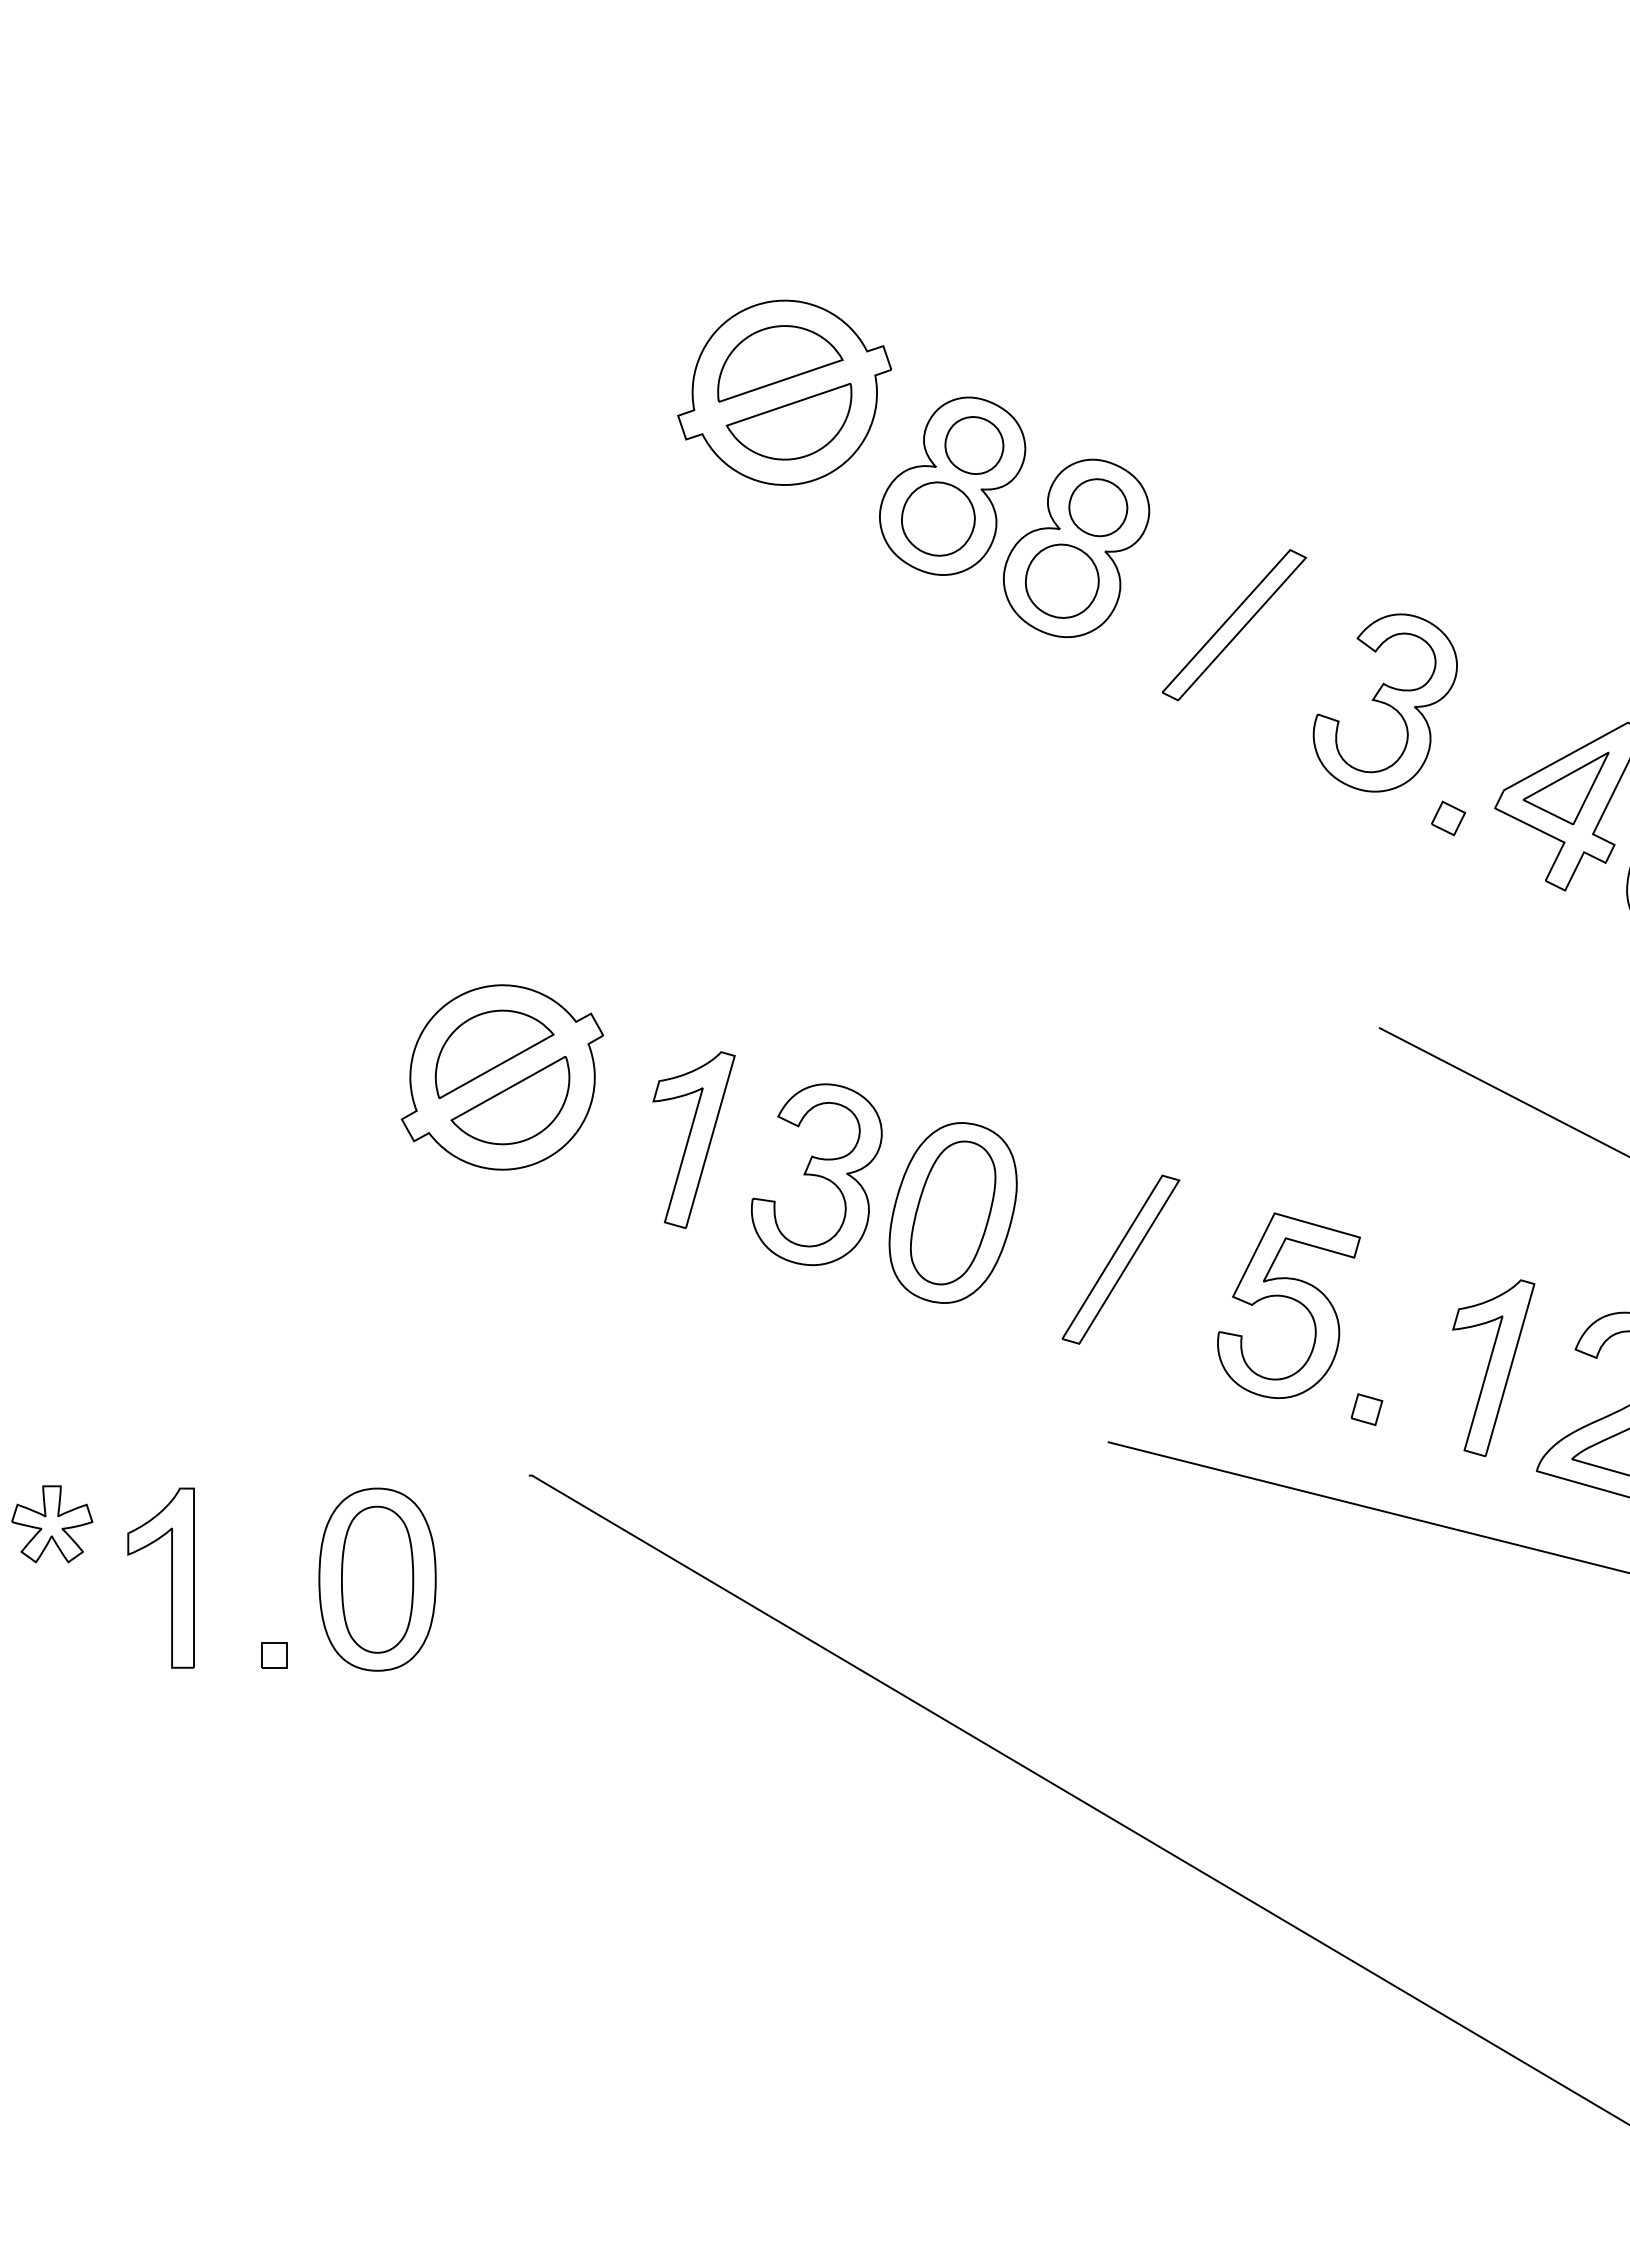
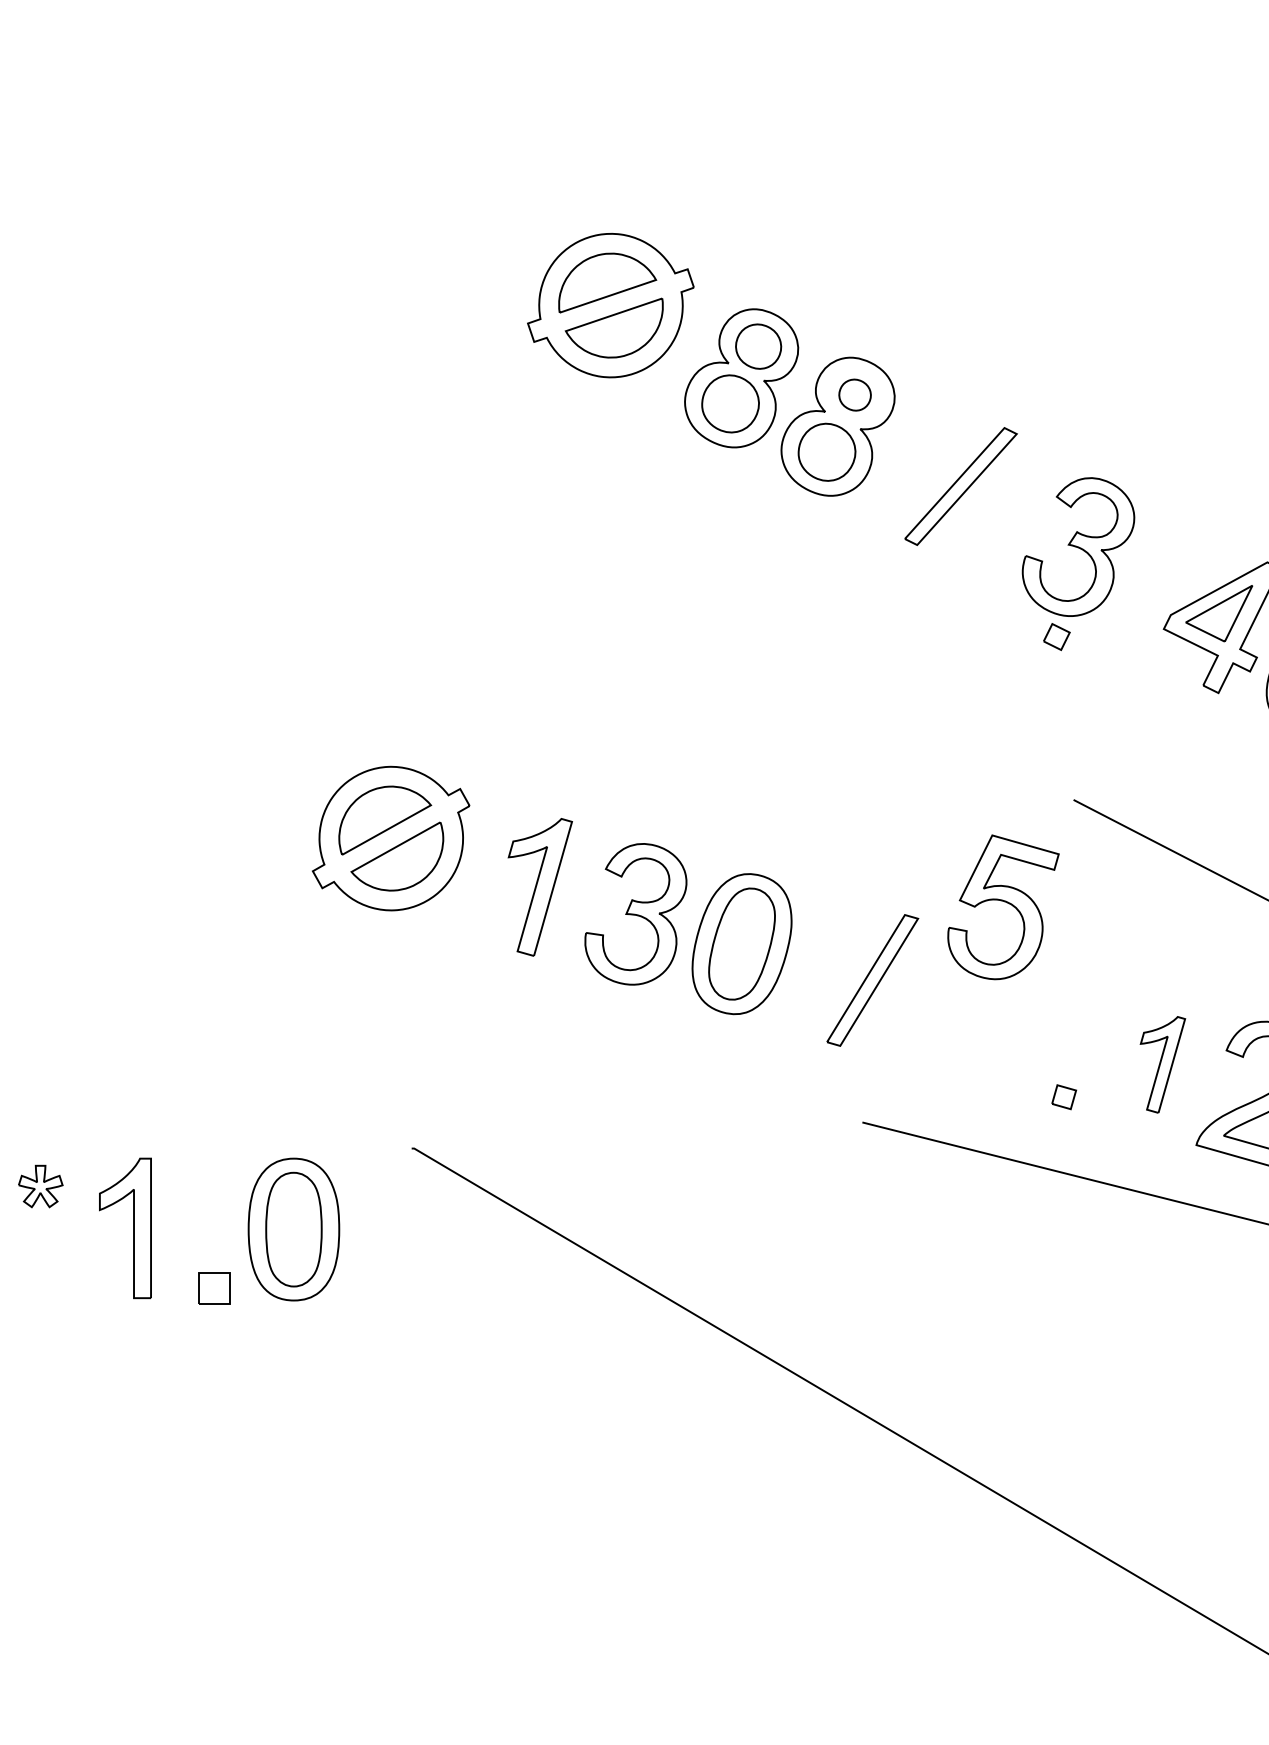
part: (1098, 507) -> (855, 394), size x0.7
part: (1448, 818) -> (1056, 637), moved
part: (1291, 1299) -> (1005, 902), moved
part: (1493, 1367) -> (1162, 1064), size x0.7
part: (52, 1524) -> (40, 1186), size x0.7
part: (274, 1655) -> (213, 1288), size x1.6

